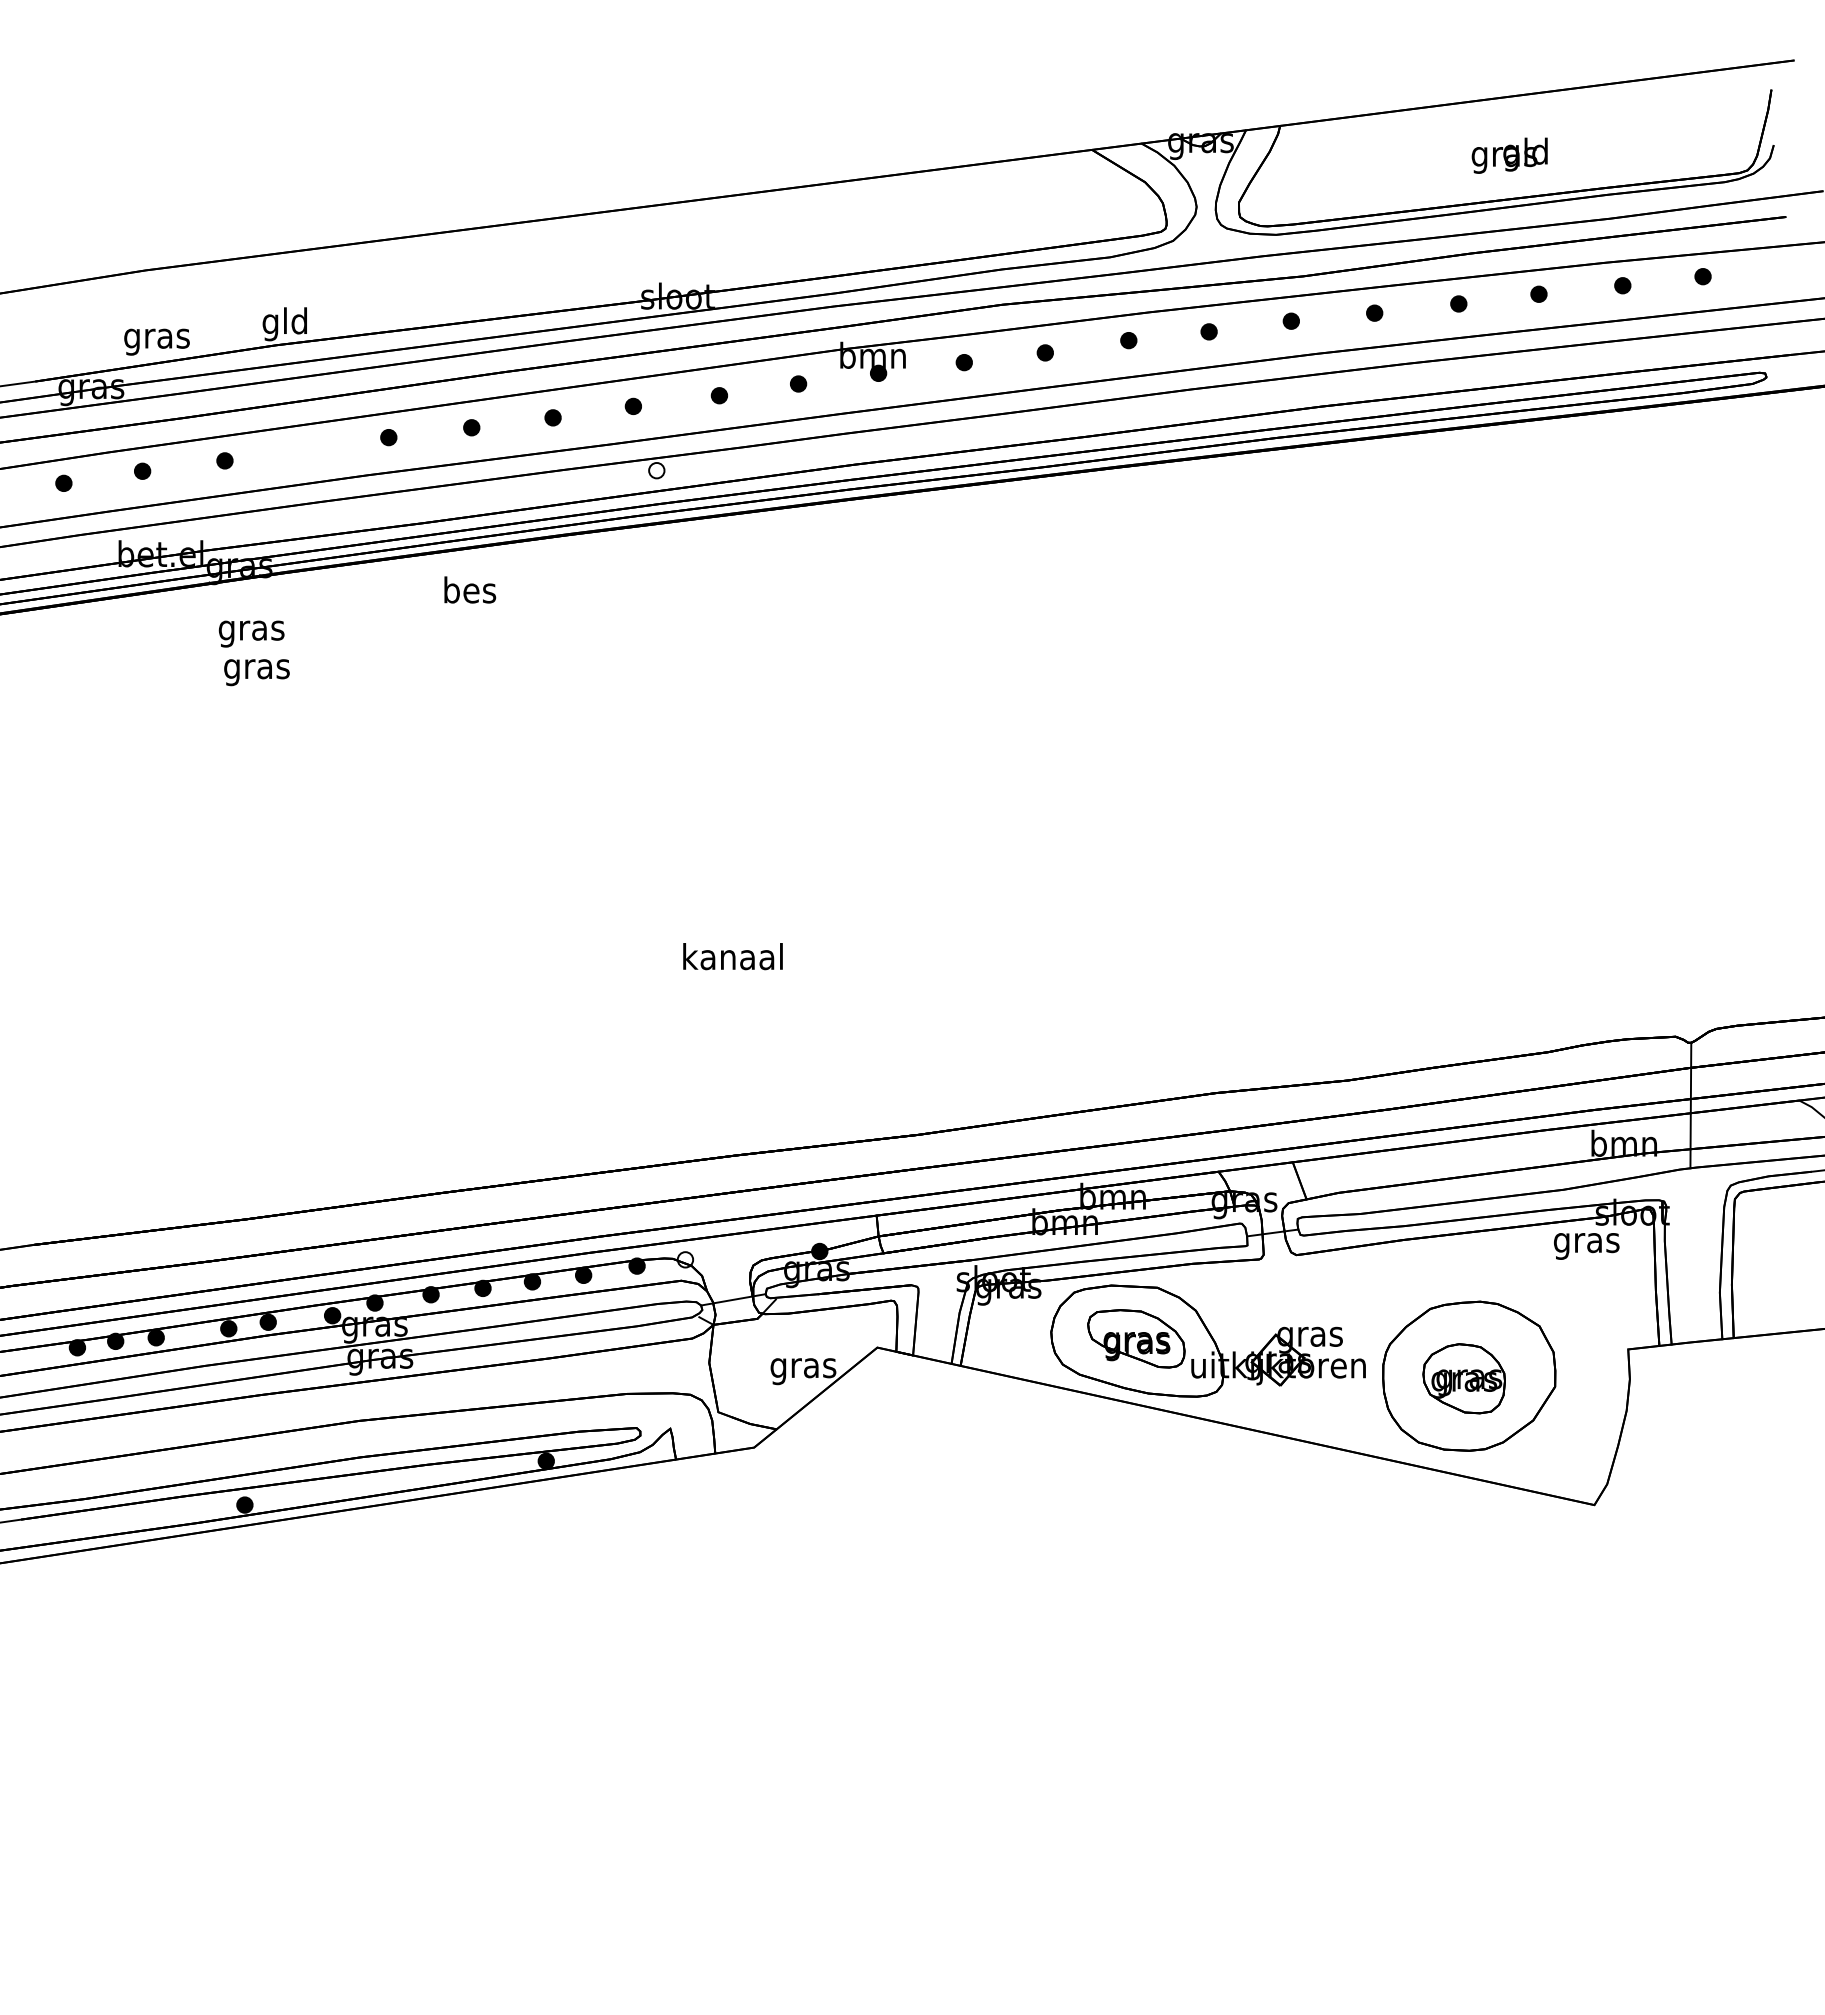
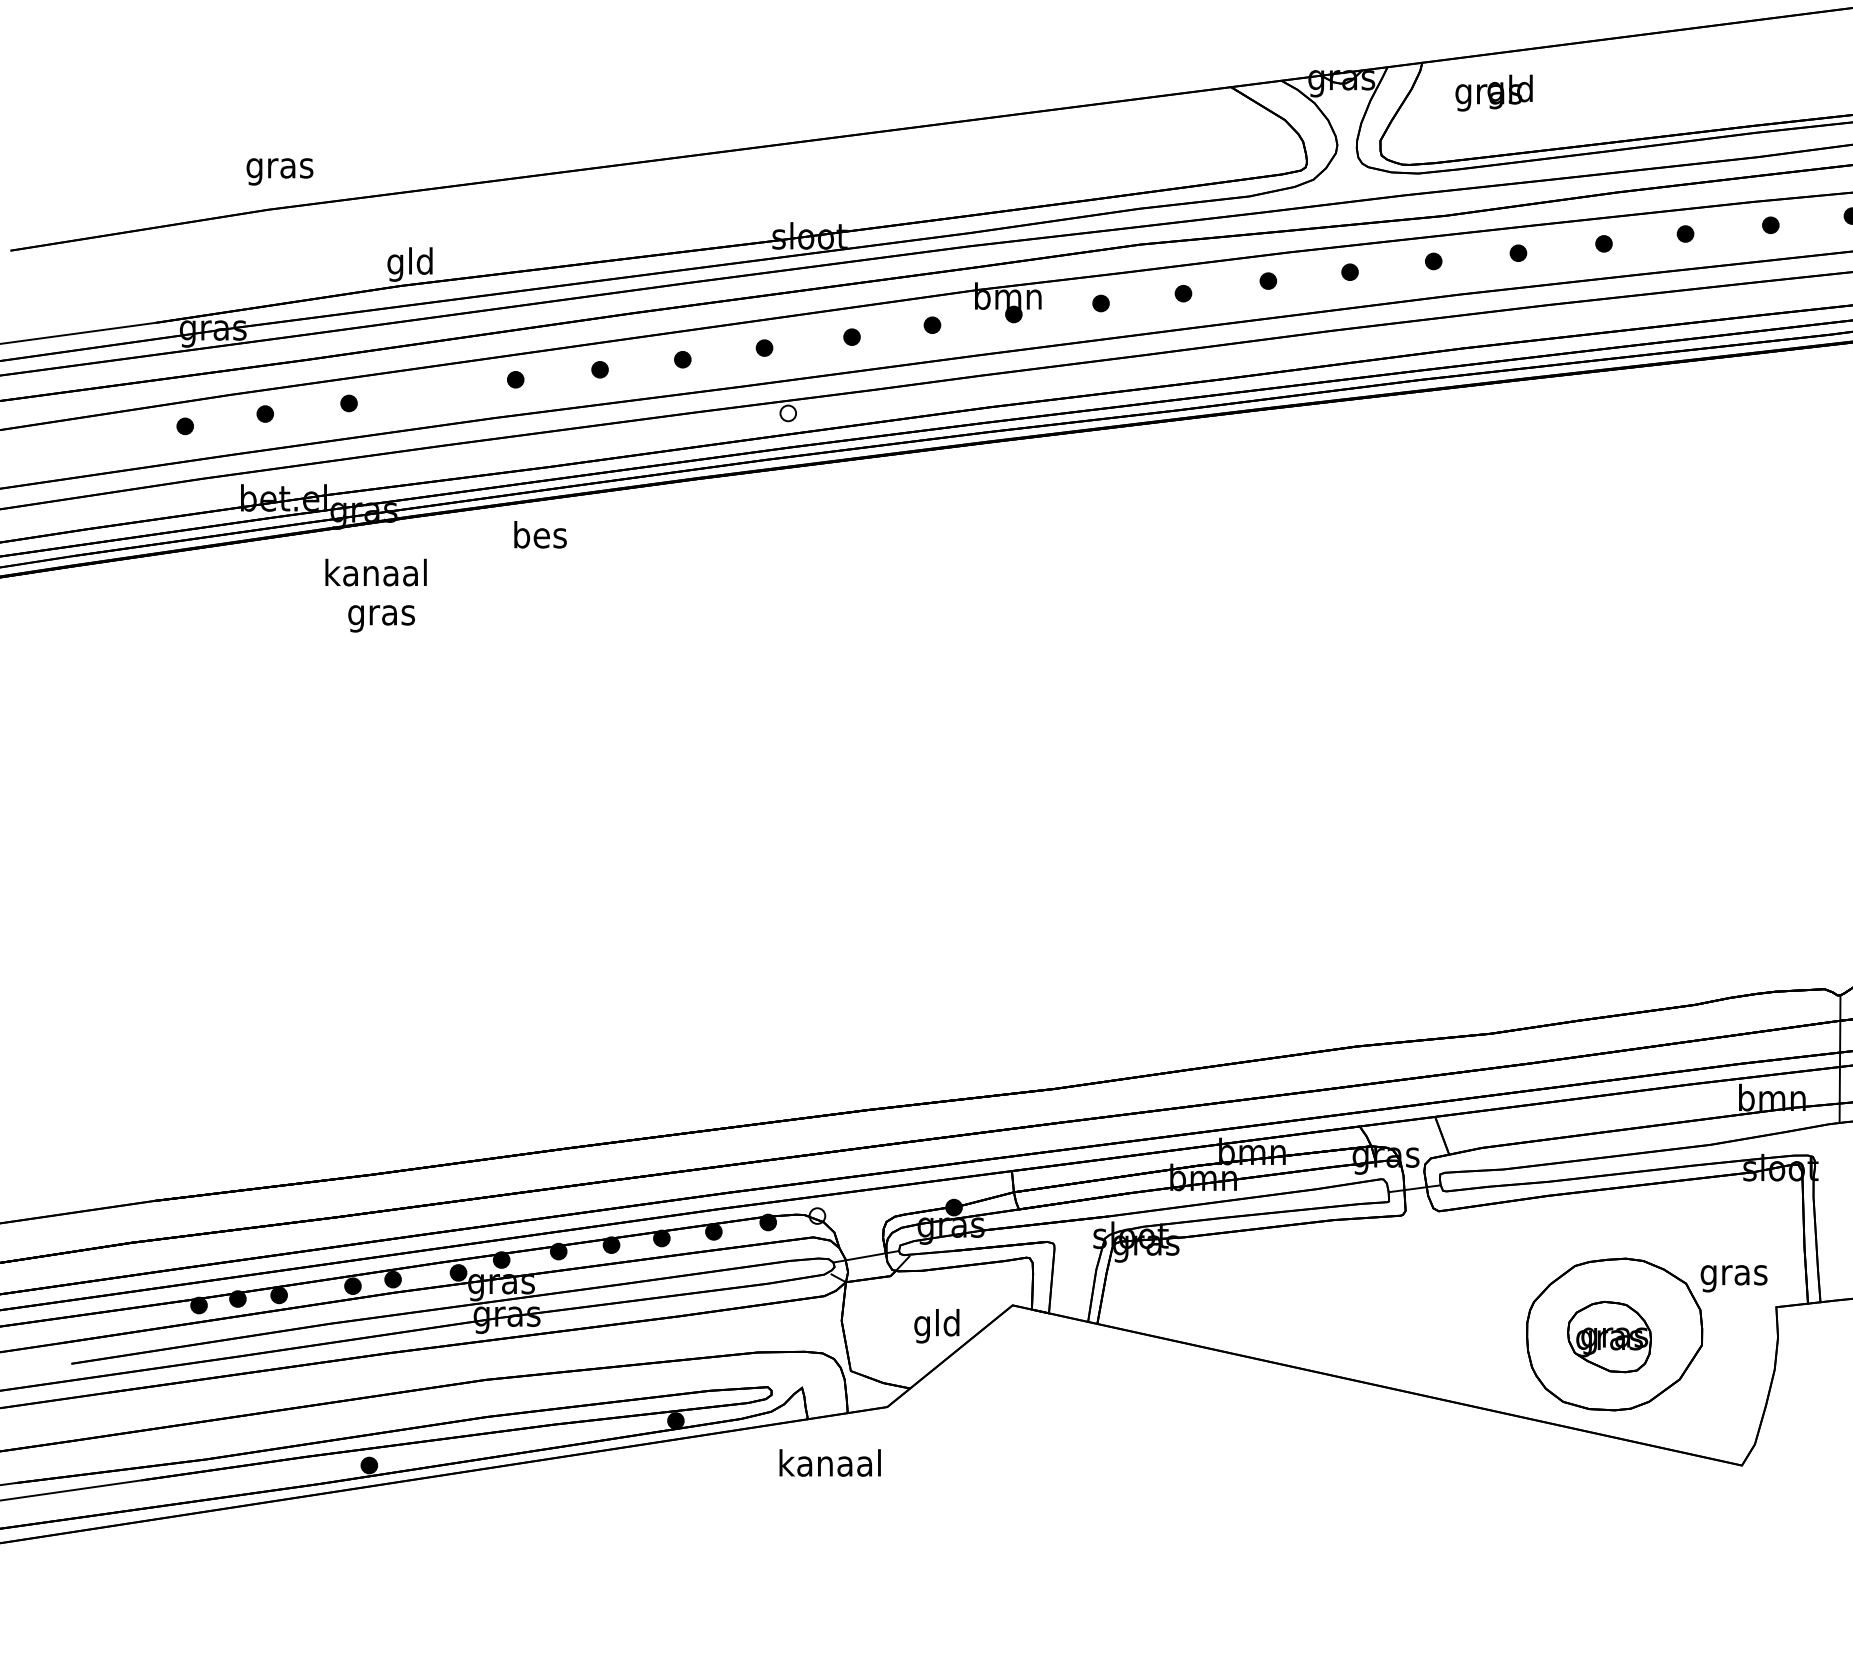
text: (1509, 155) -> (1493, 92), moved
text: (156, 341) -> (279, 171), moved
text: (470, 589) -> (540, 534), moved
text: (251, 630) -> (376, 575), gras -> kanaal
text: (732, 956) -> (829, 1462), moved
text: (1586, 1246) -> (1733, 1278), moved
part: (1207, 1340) -> (1348, 1298), removed
text: (803, 1368) -> (937, 1326), gras -> gld

